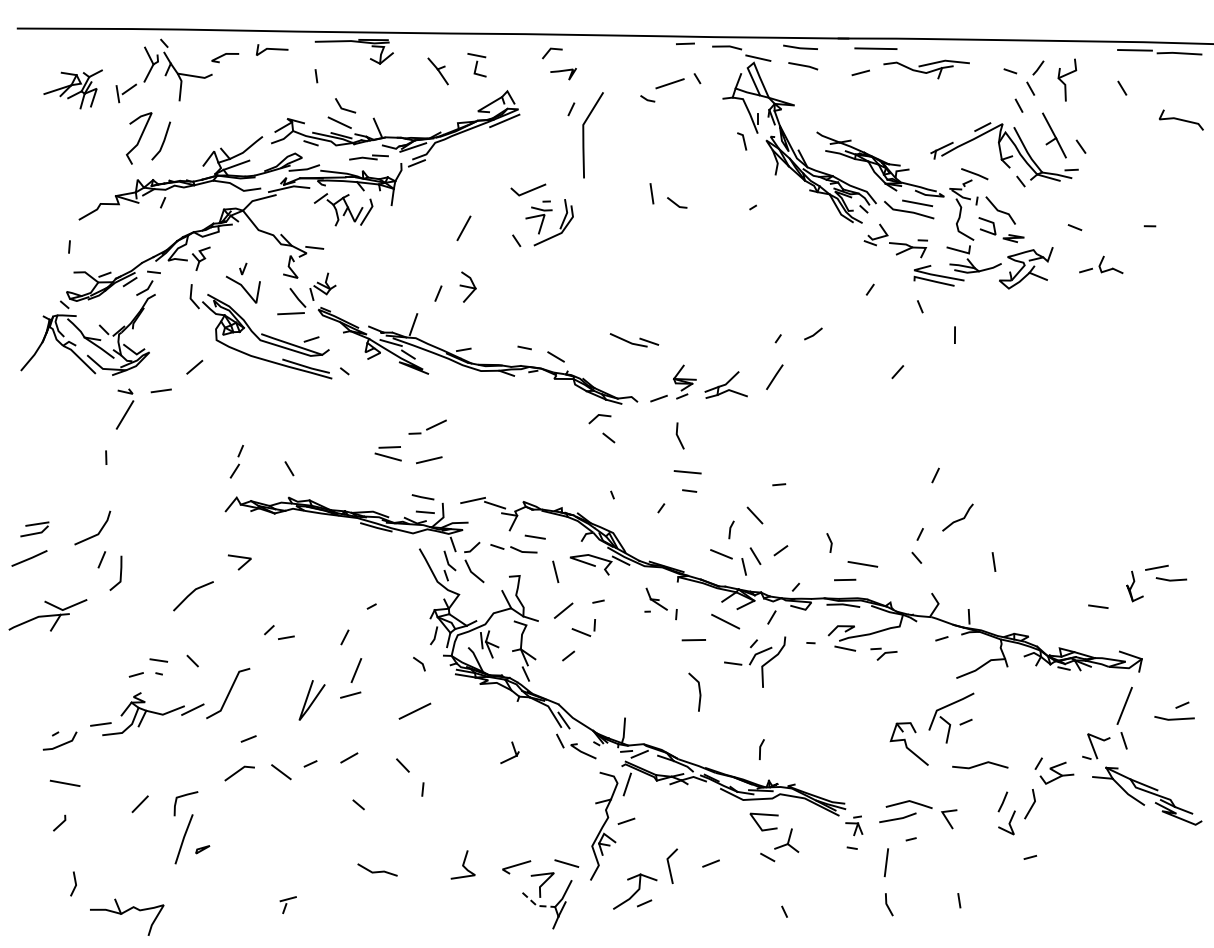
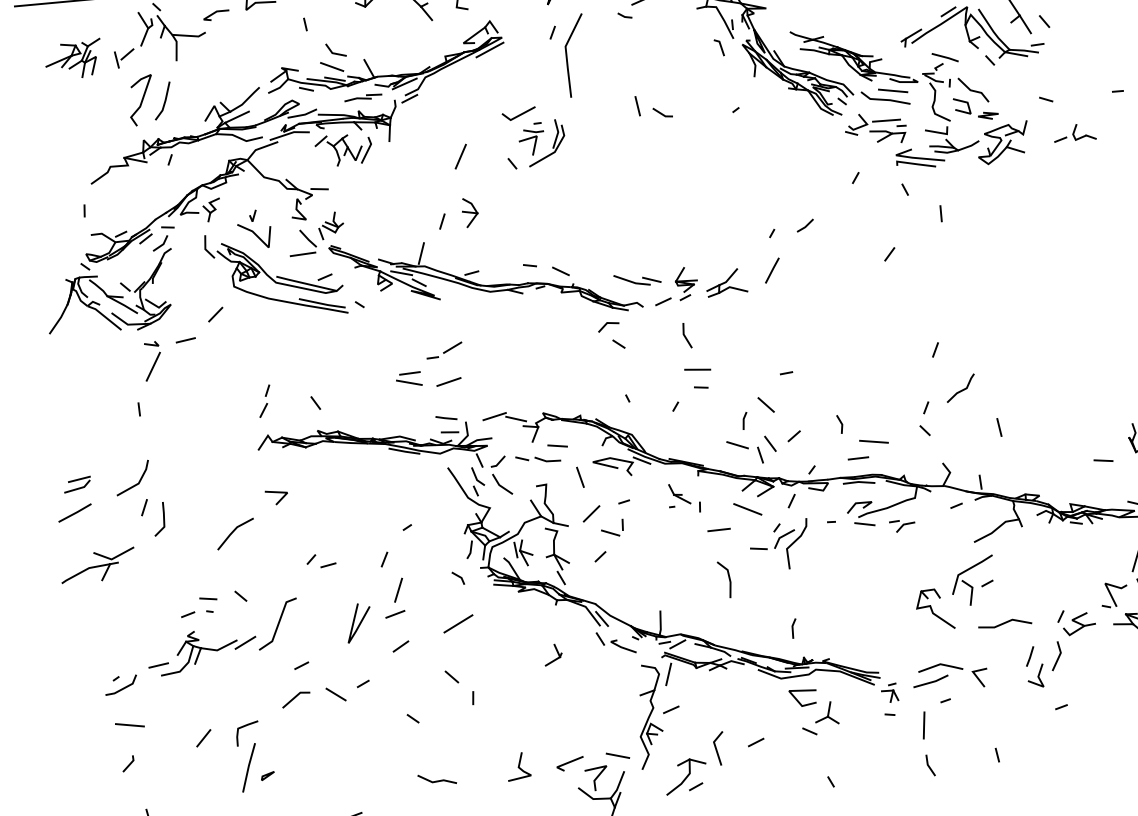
line: (907, 233) -> (886, 120), added
part: (634, 340) -> (637, 280), moved
line: (349, 757) -> (401, 646), moved
line: (536, 905) -> (592, 798), dashed -> solid

